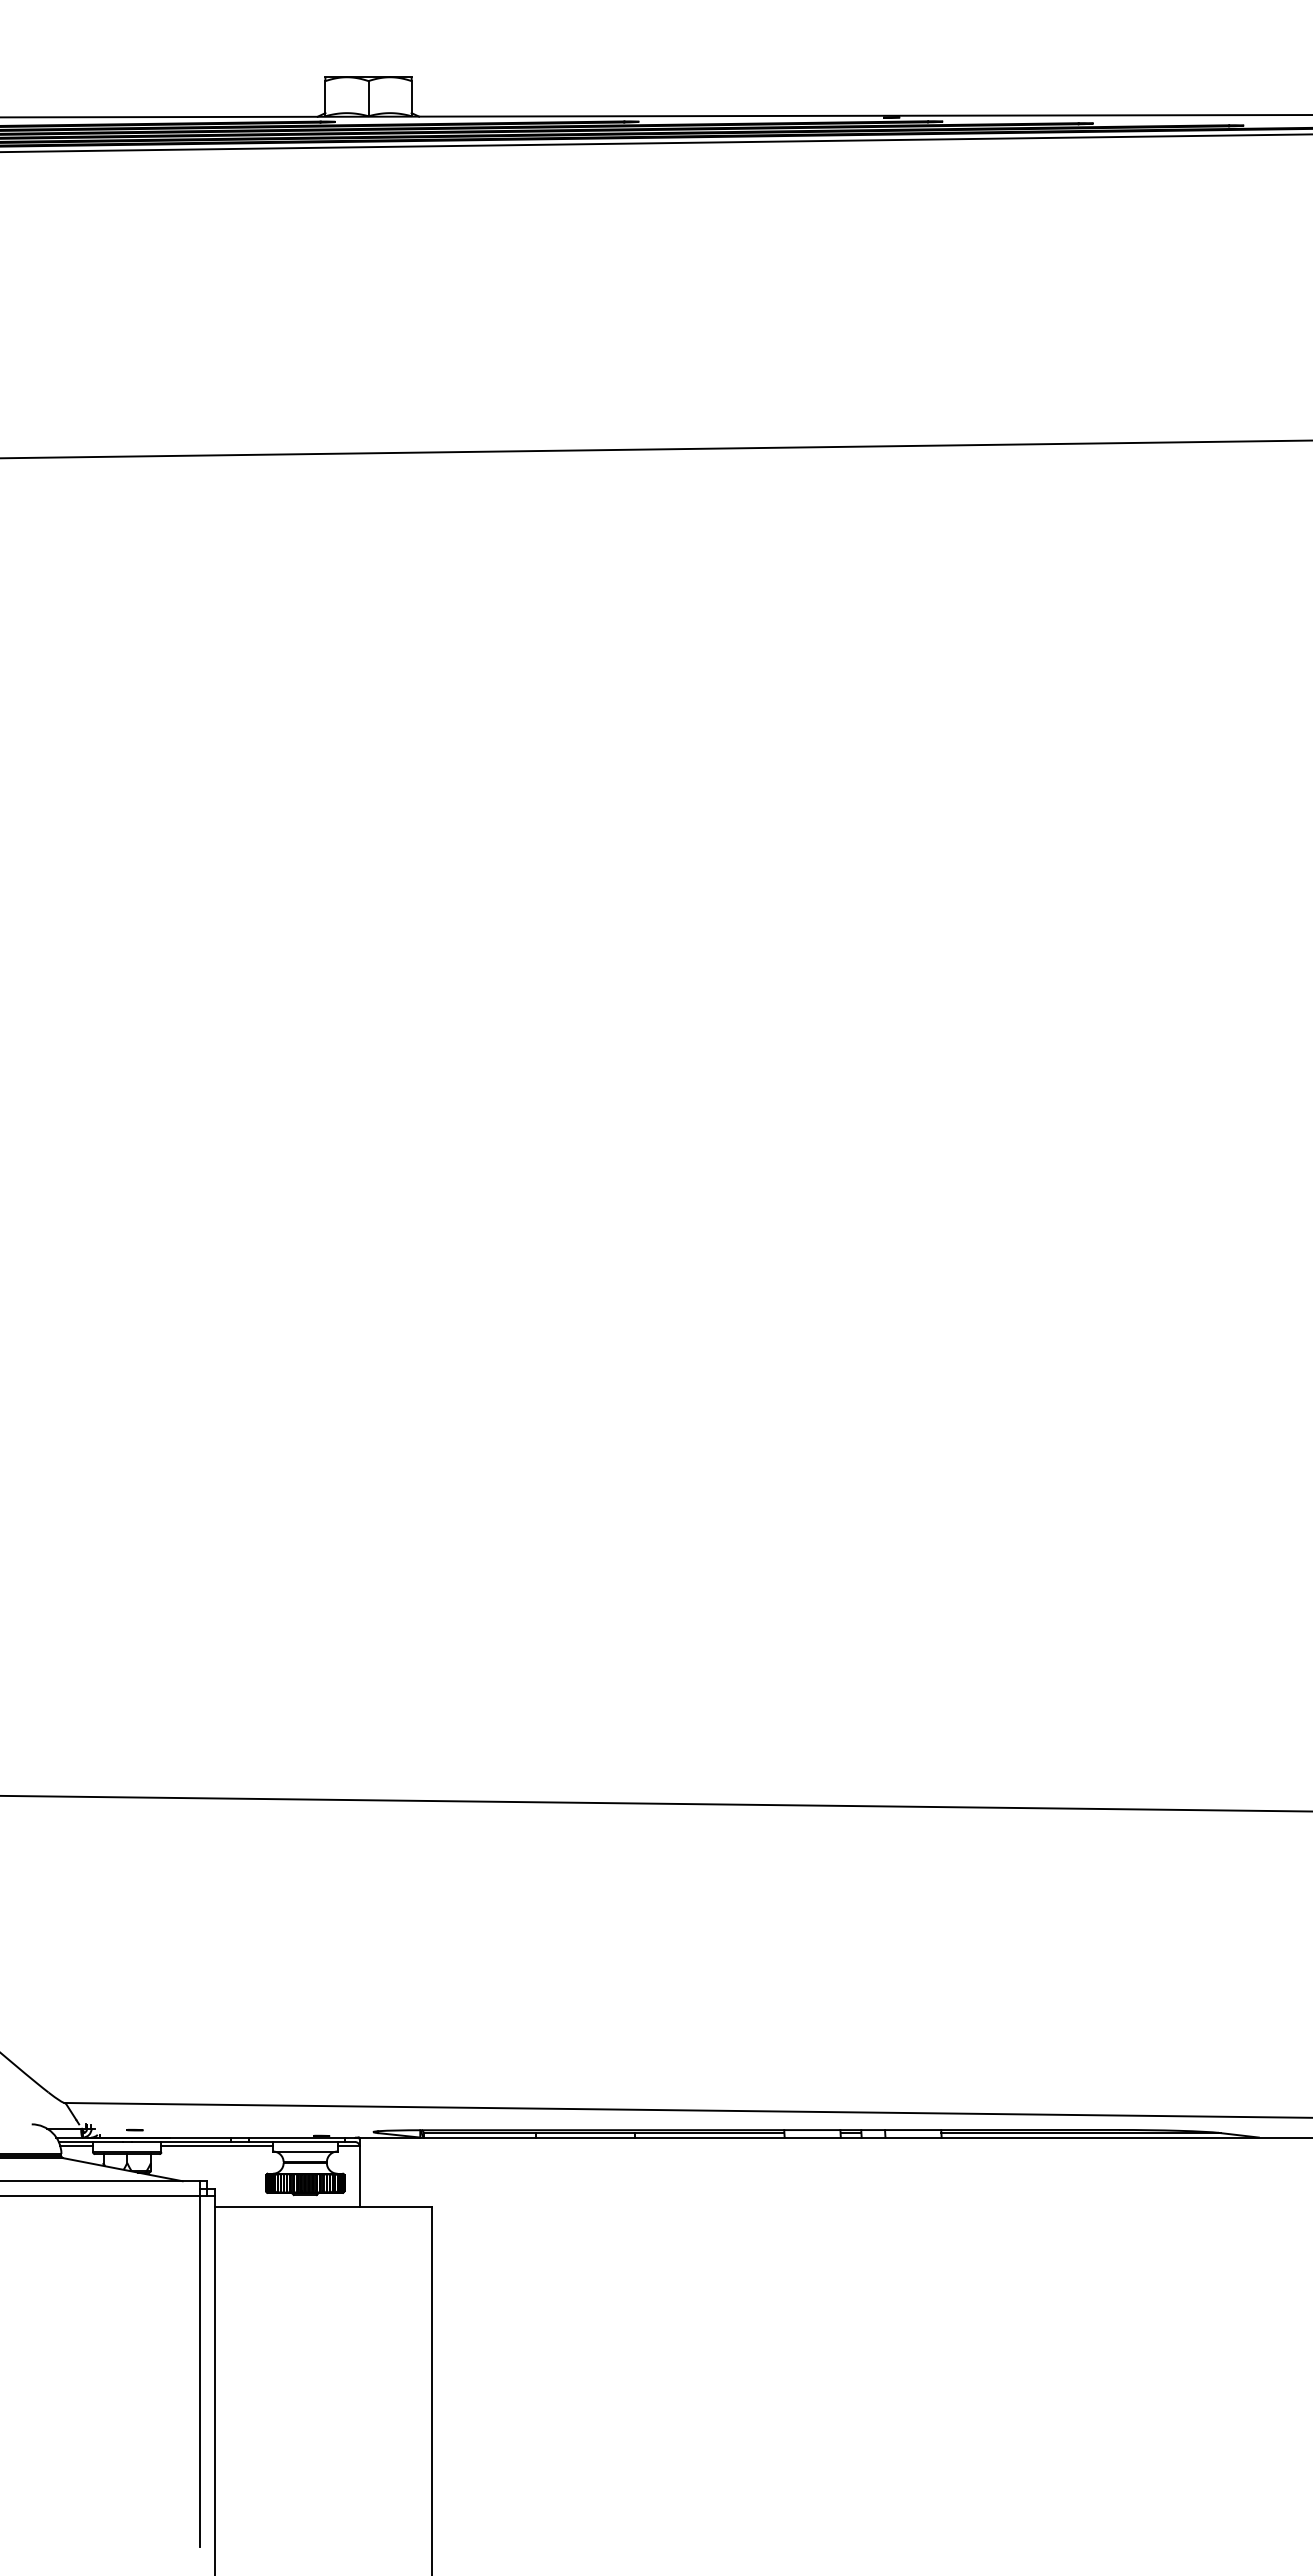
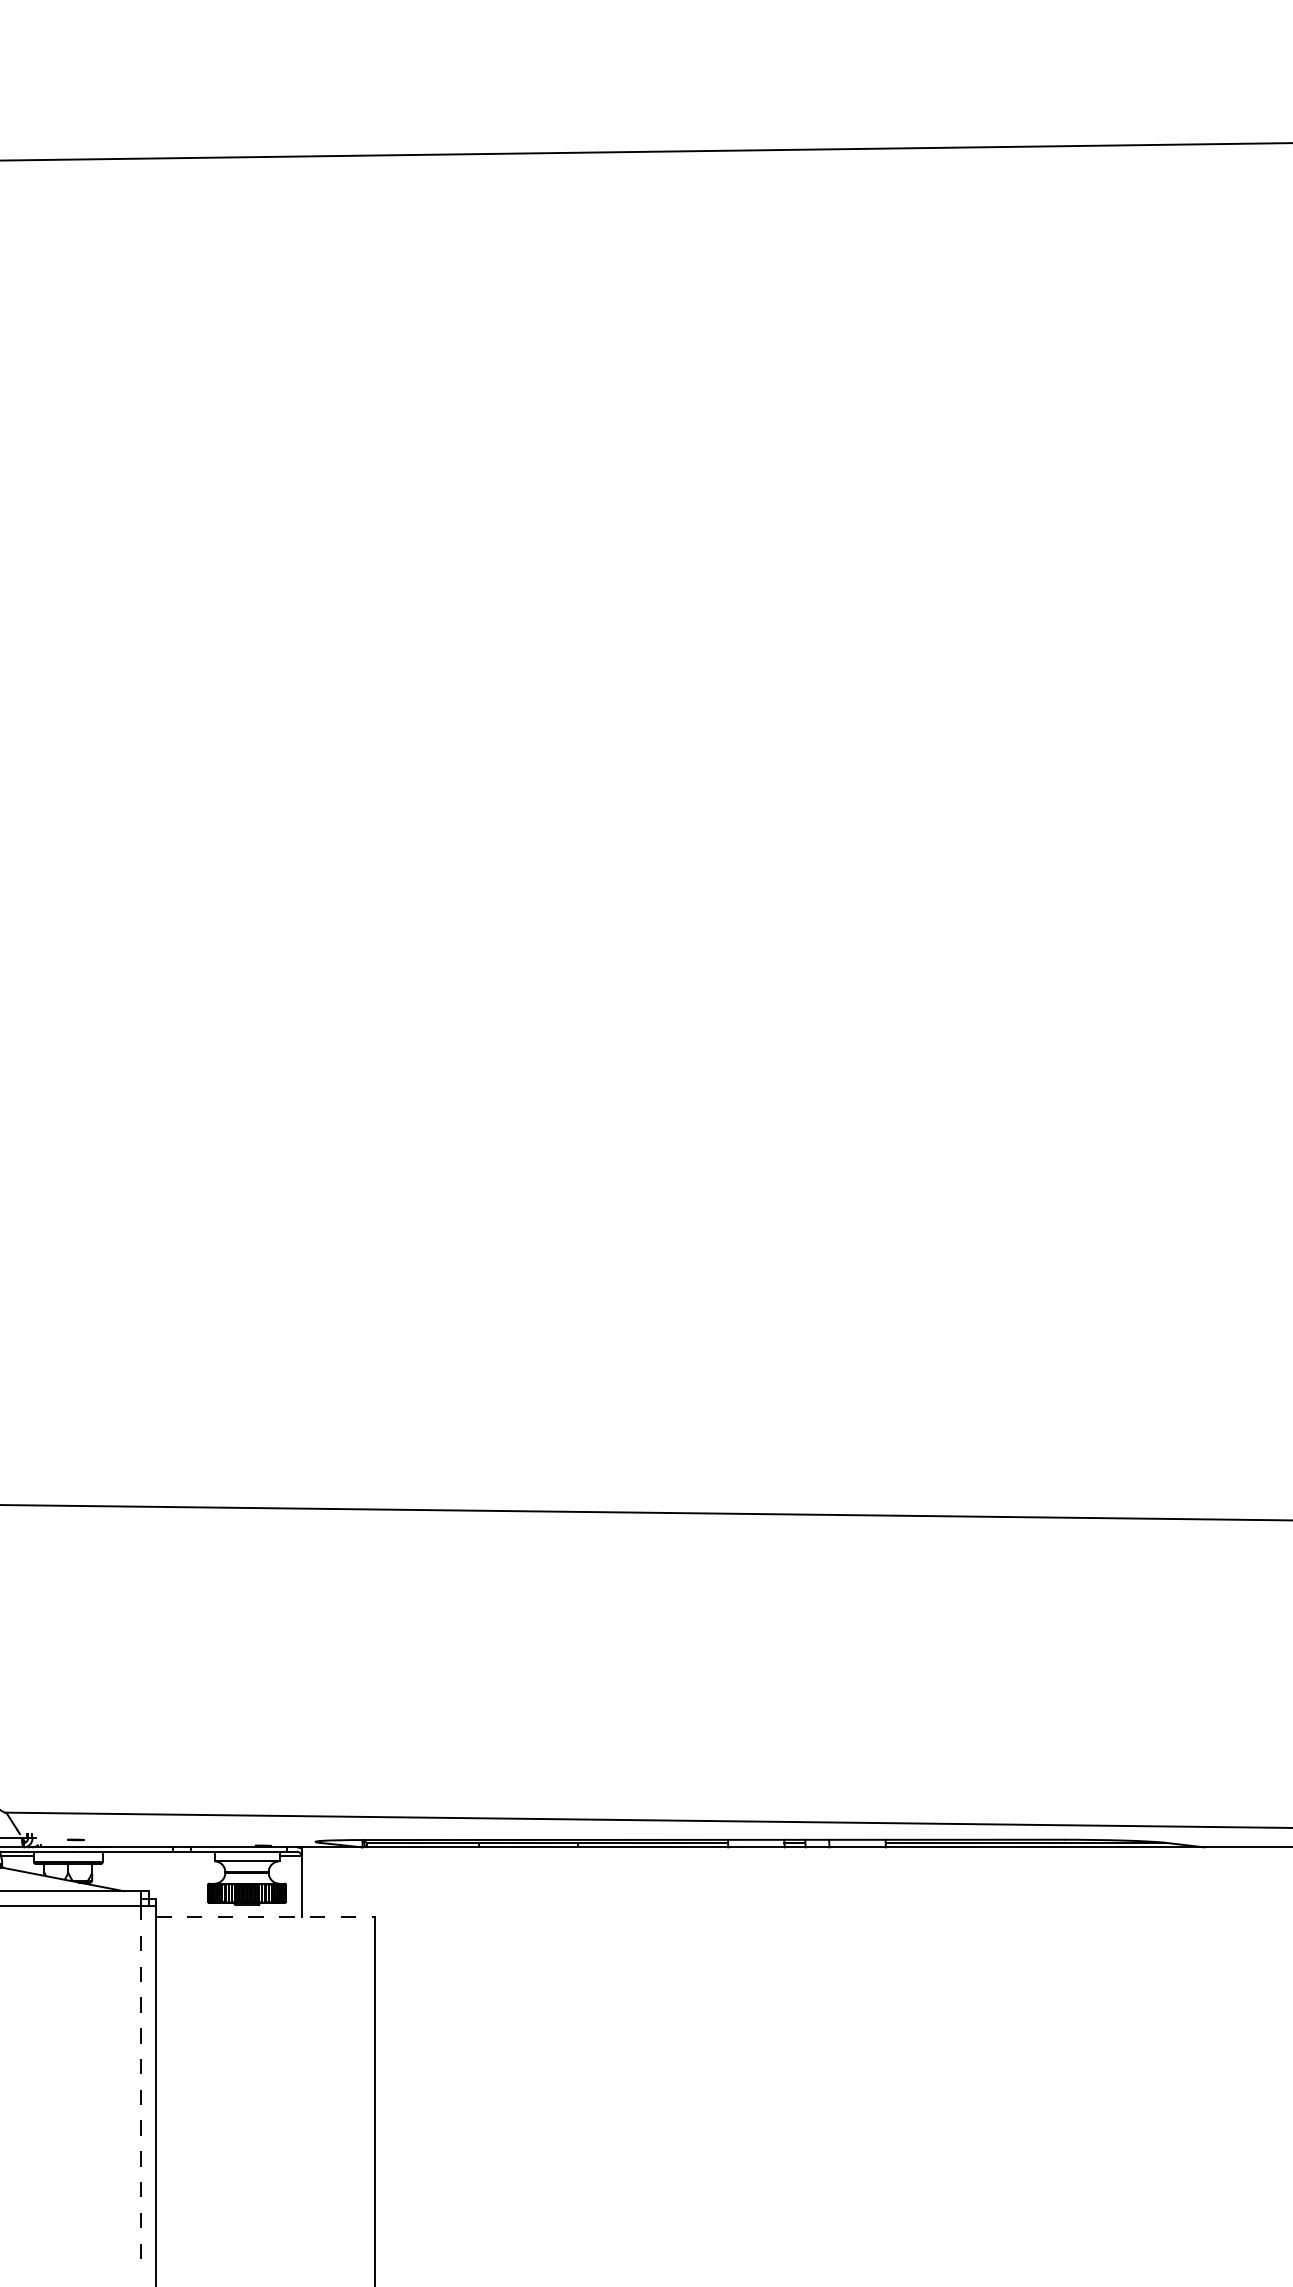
line: (216, 2146) -> (157, 1856), removed
line: (323, 2207) -> (265, 1917), solid -> dashed
line: (200, 2371) -> (141, 2082), solid -> dashed

